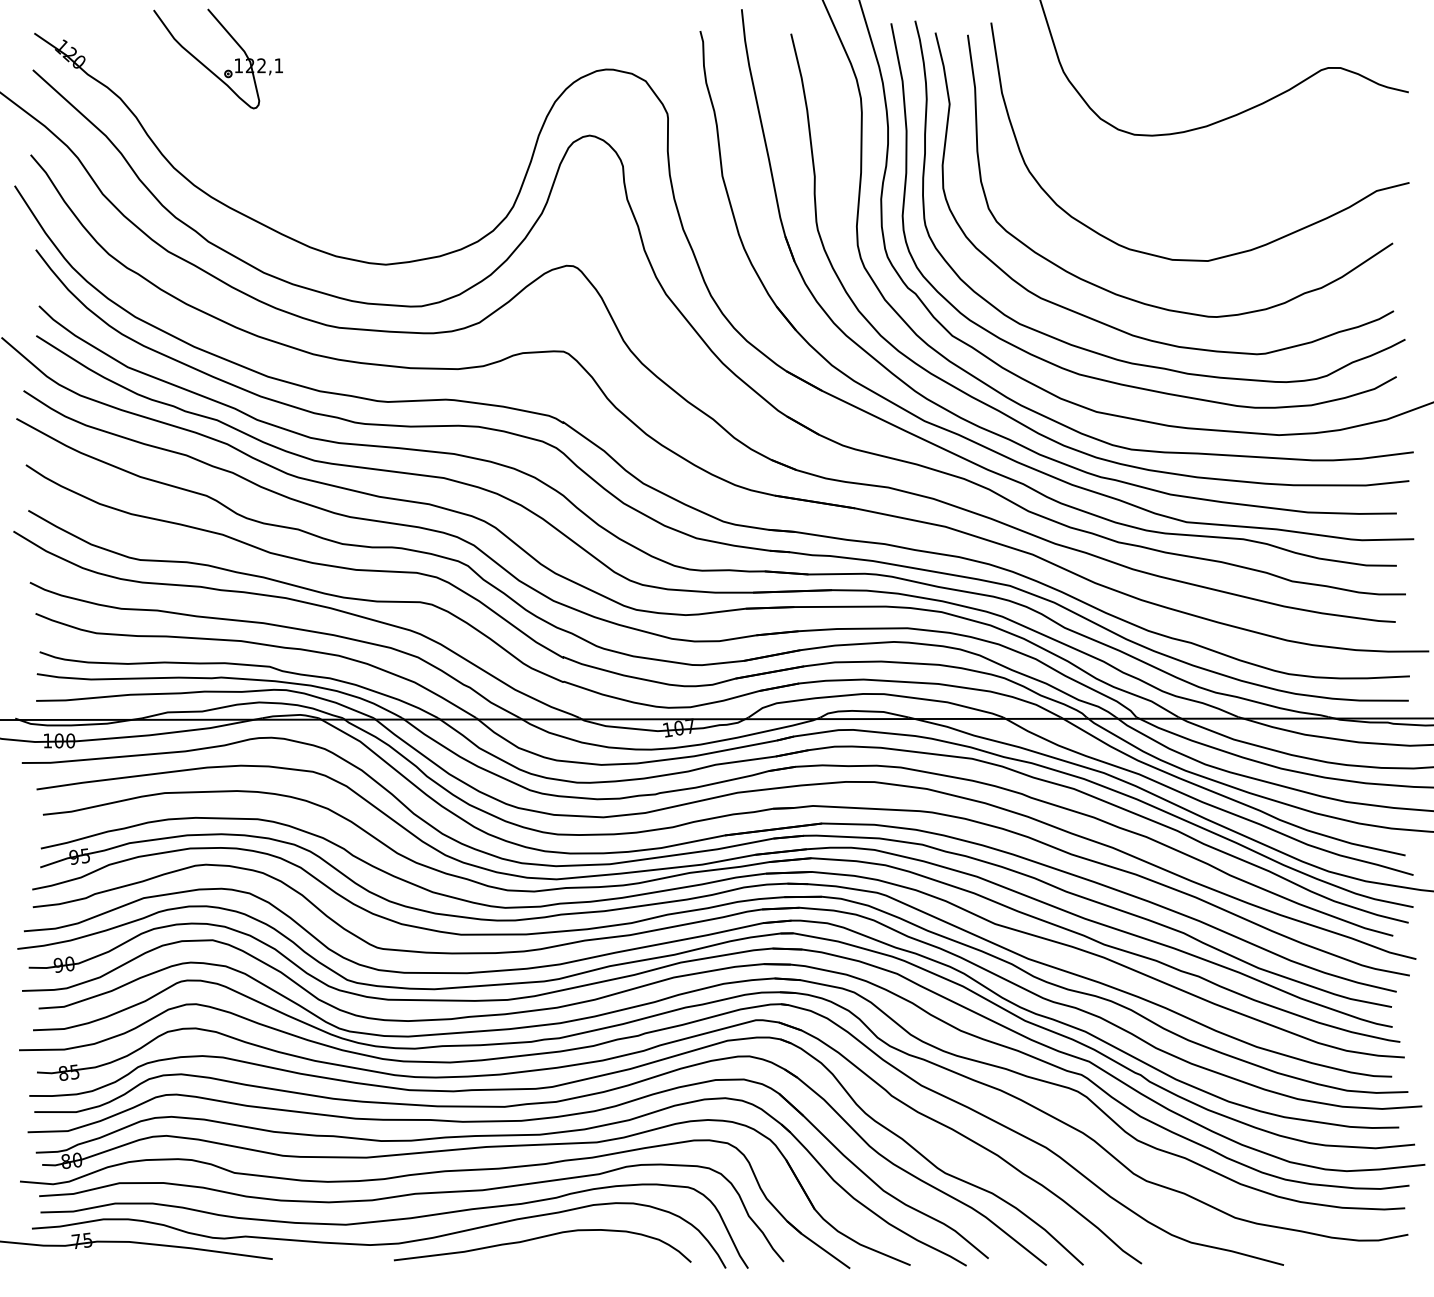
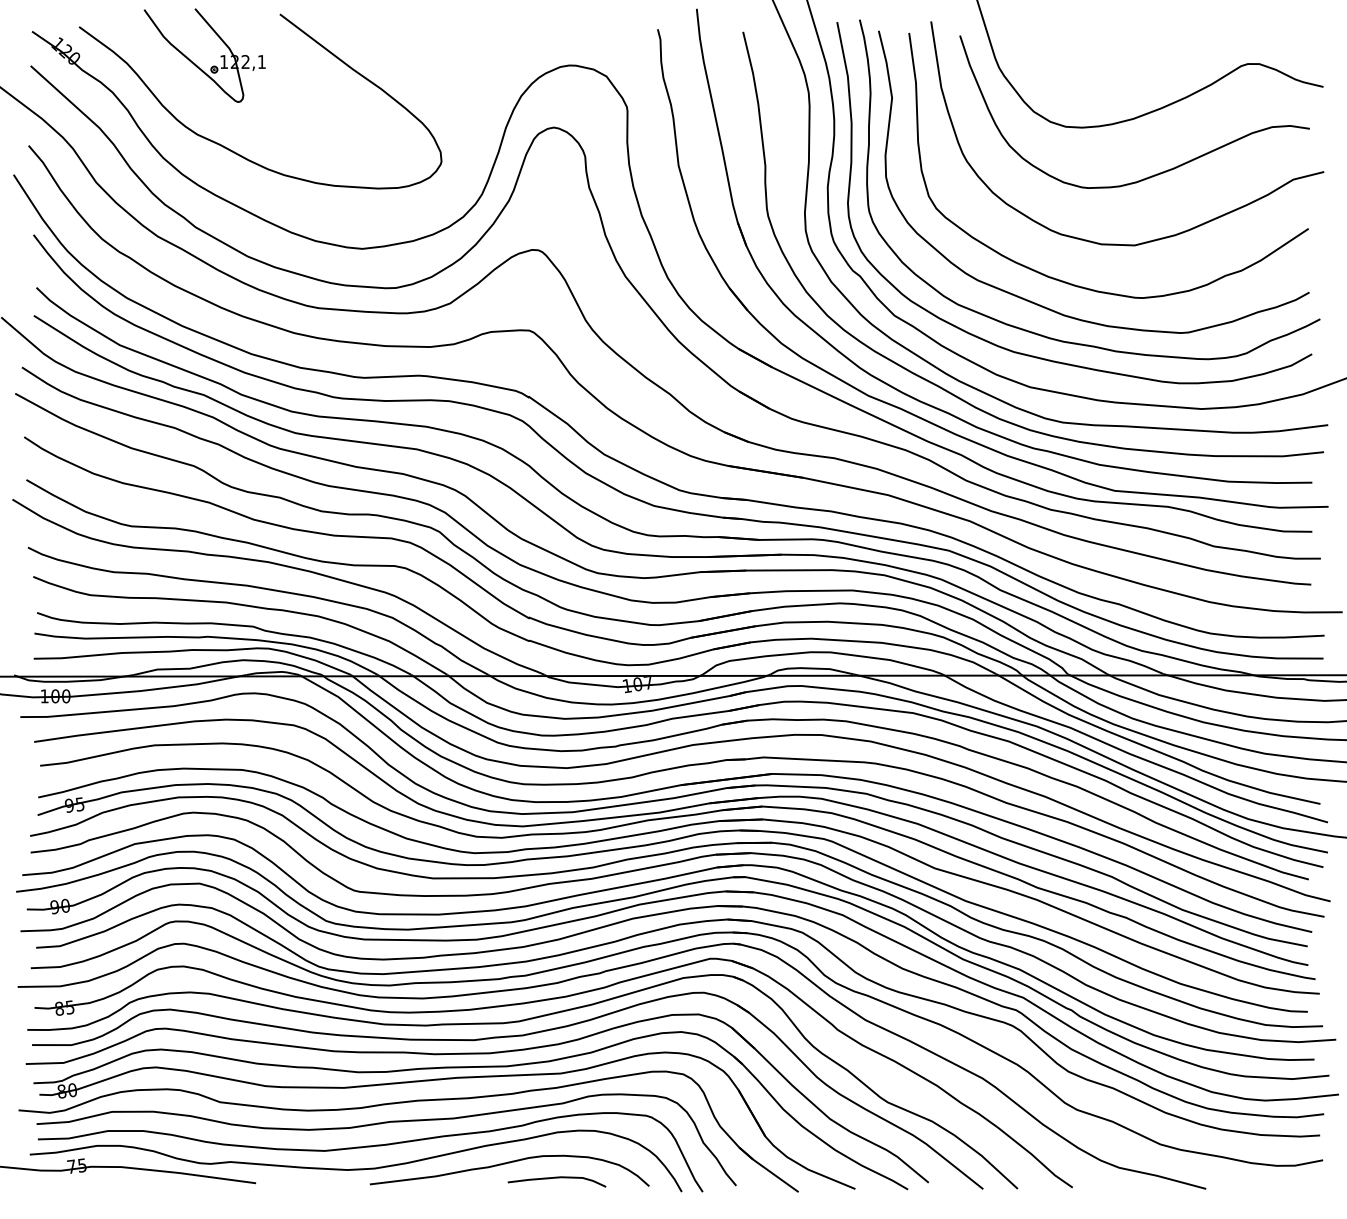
curve: (246, 158) -> (231, 149), added
curve: (1234, 183) -> (1159, 172), added
curve: (592, 1254) -> (556, 1178), added

